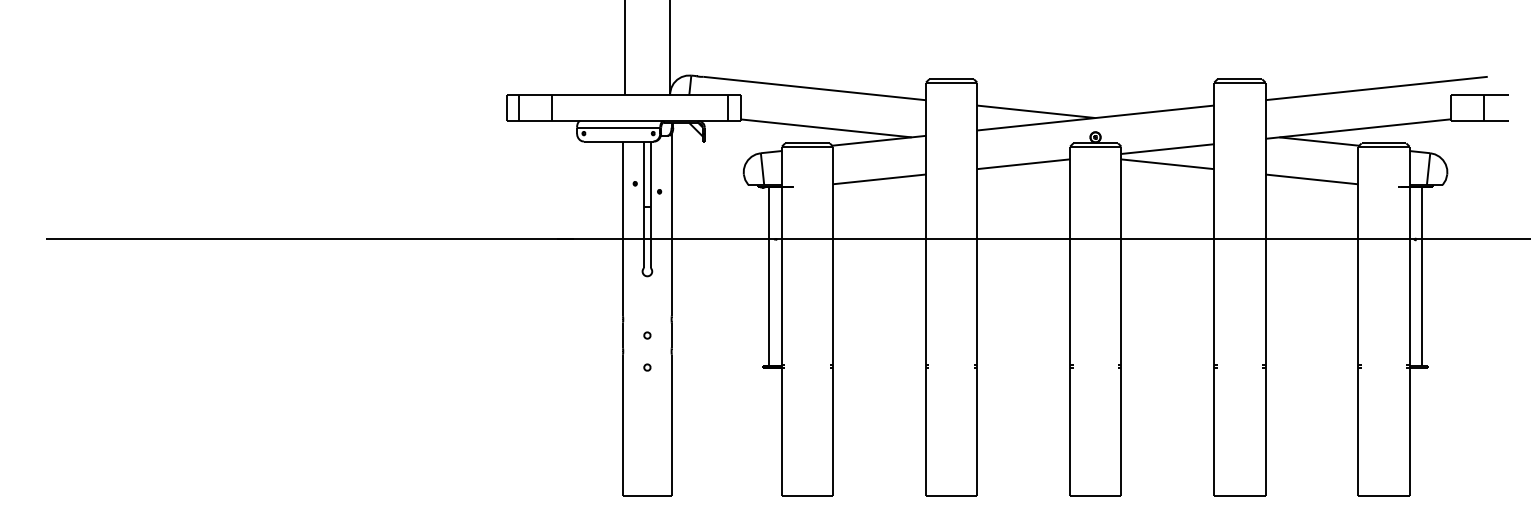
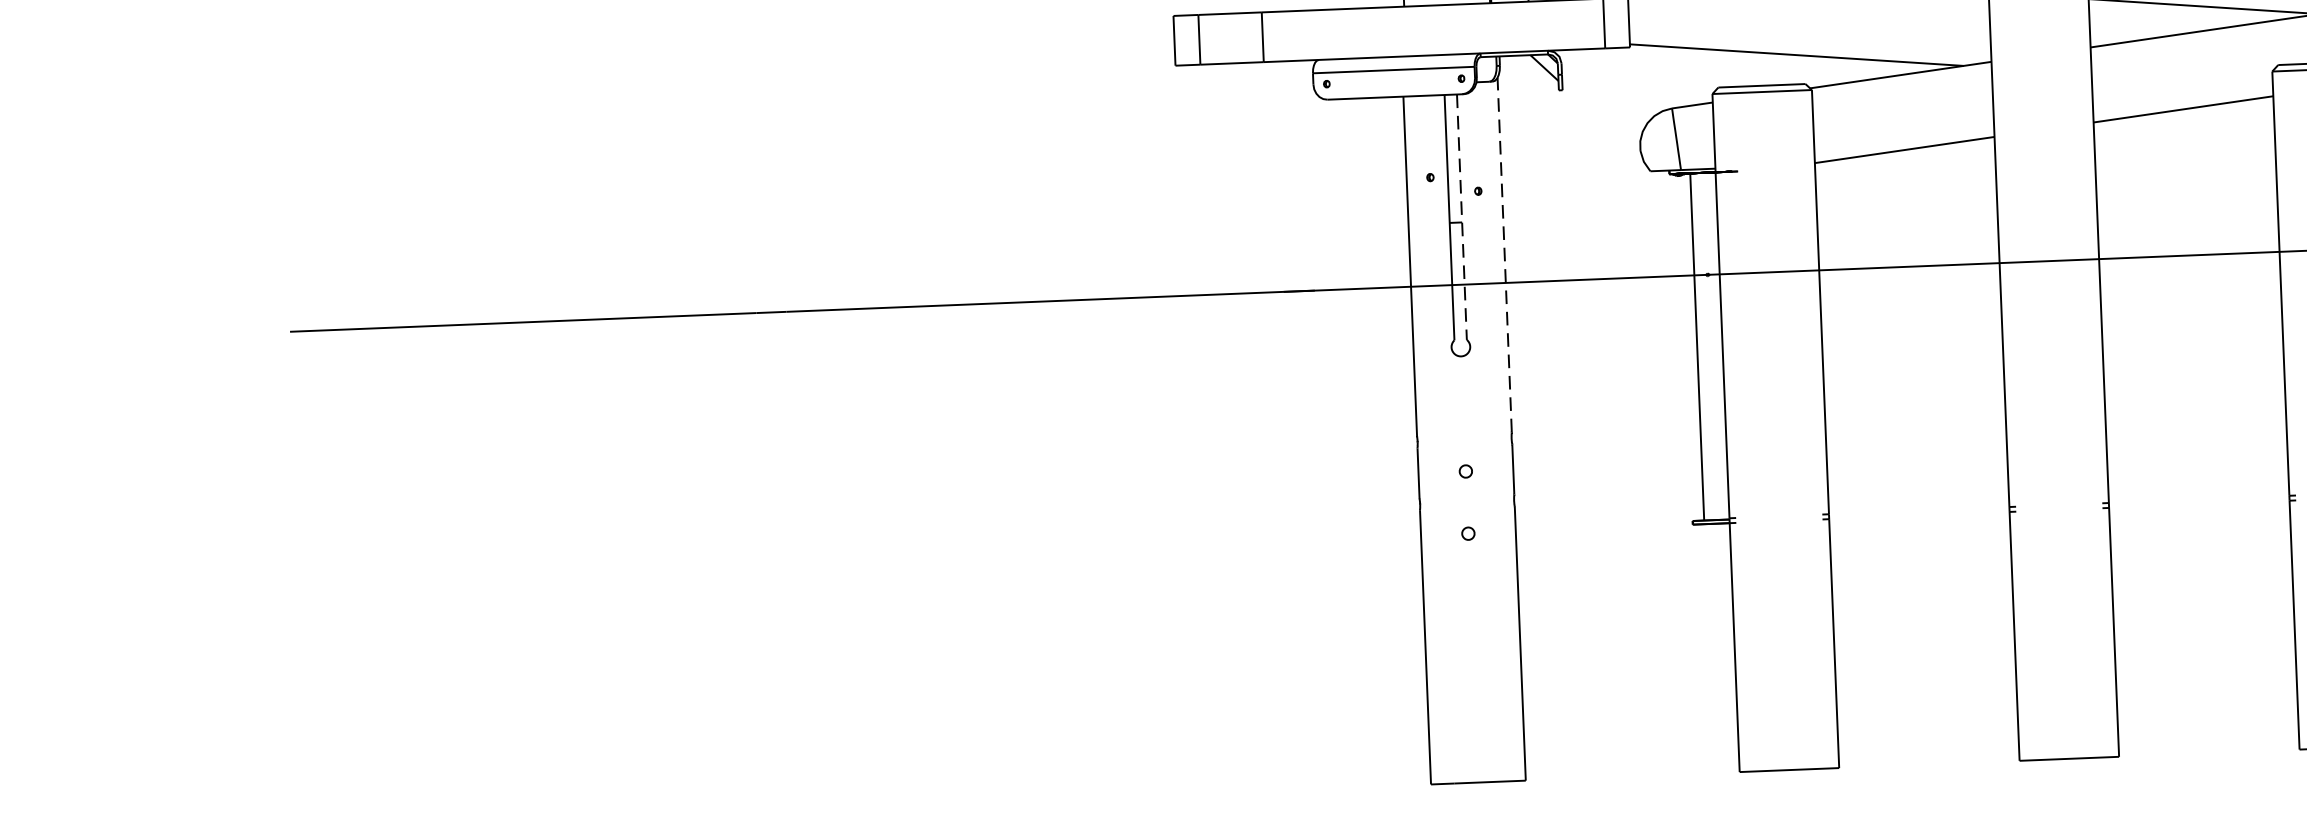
line: (650, 205) -> (1461, 218), solid -> dashed
line: (671, 224) -> (1504, 253), solid -> dashed

